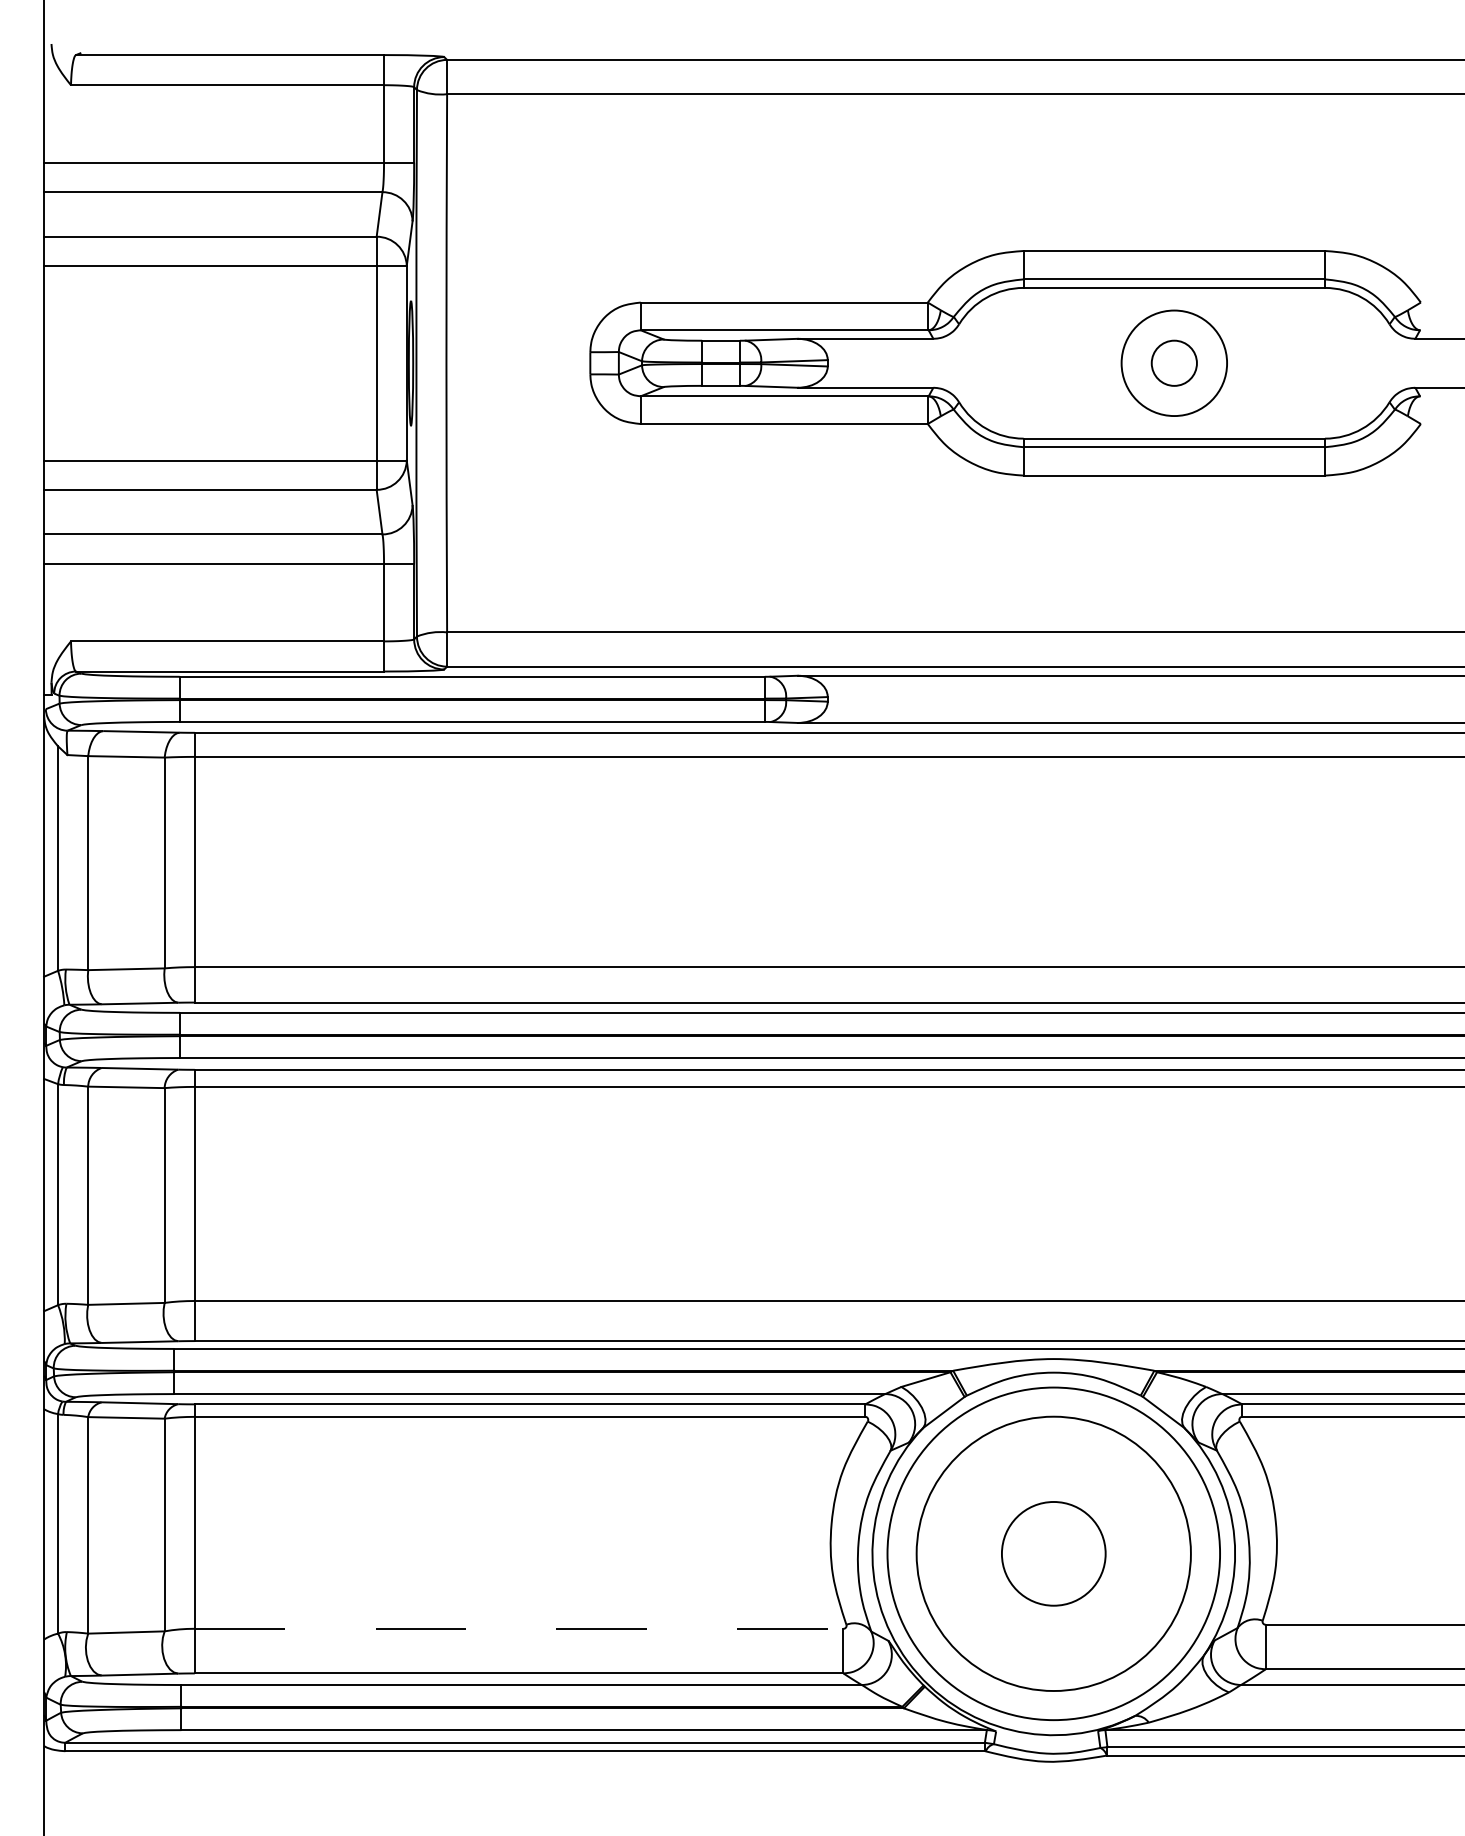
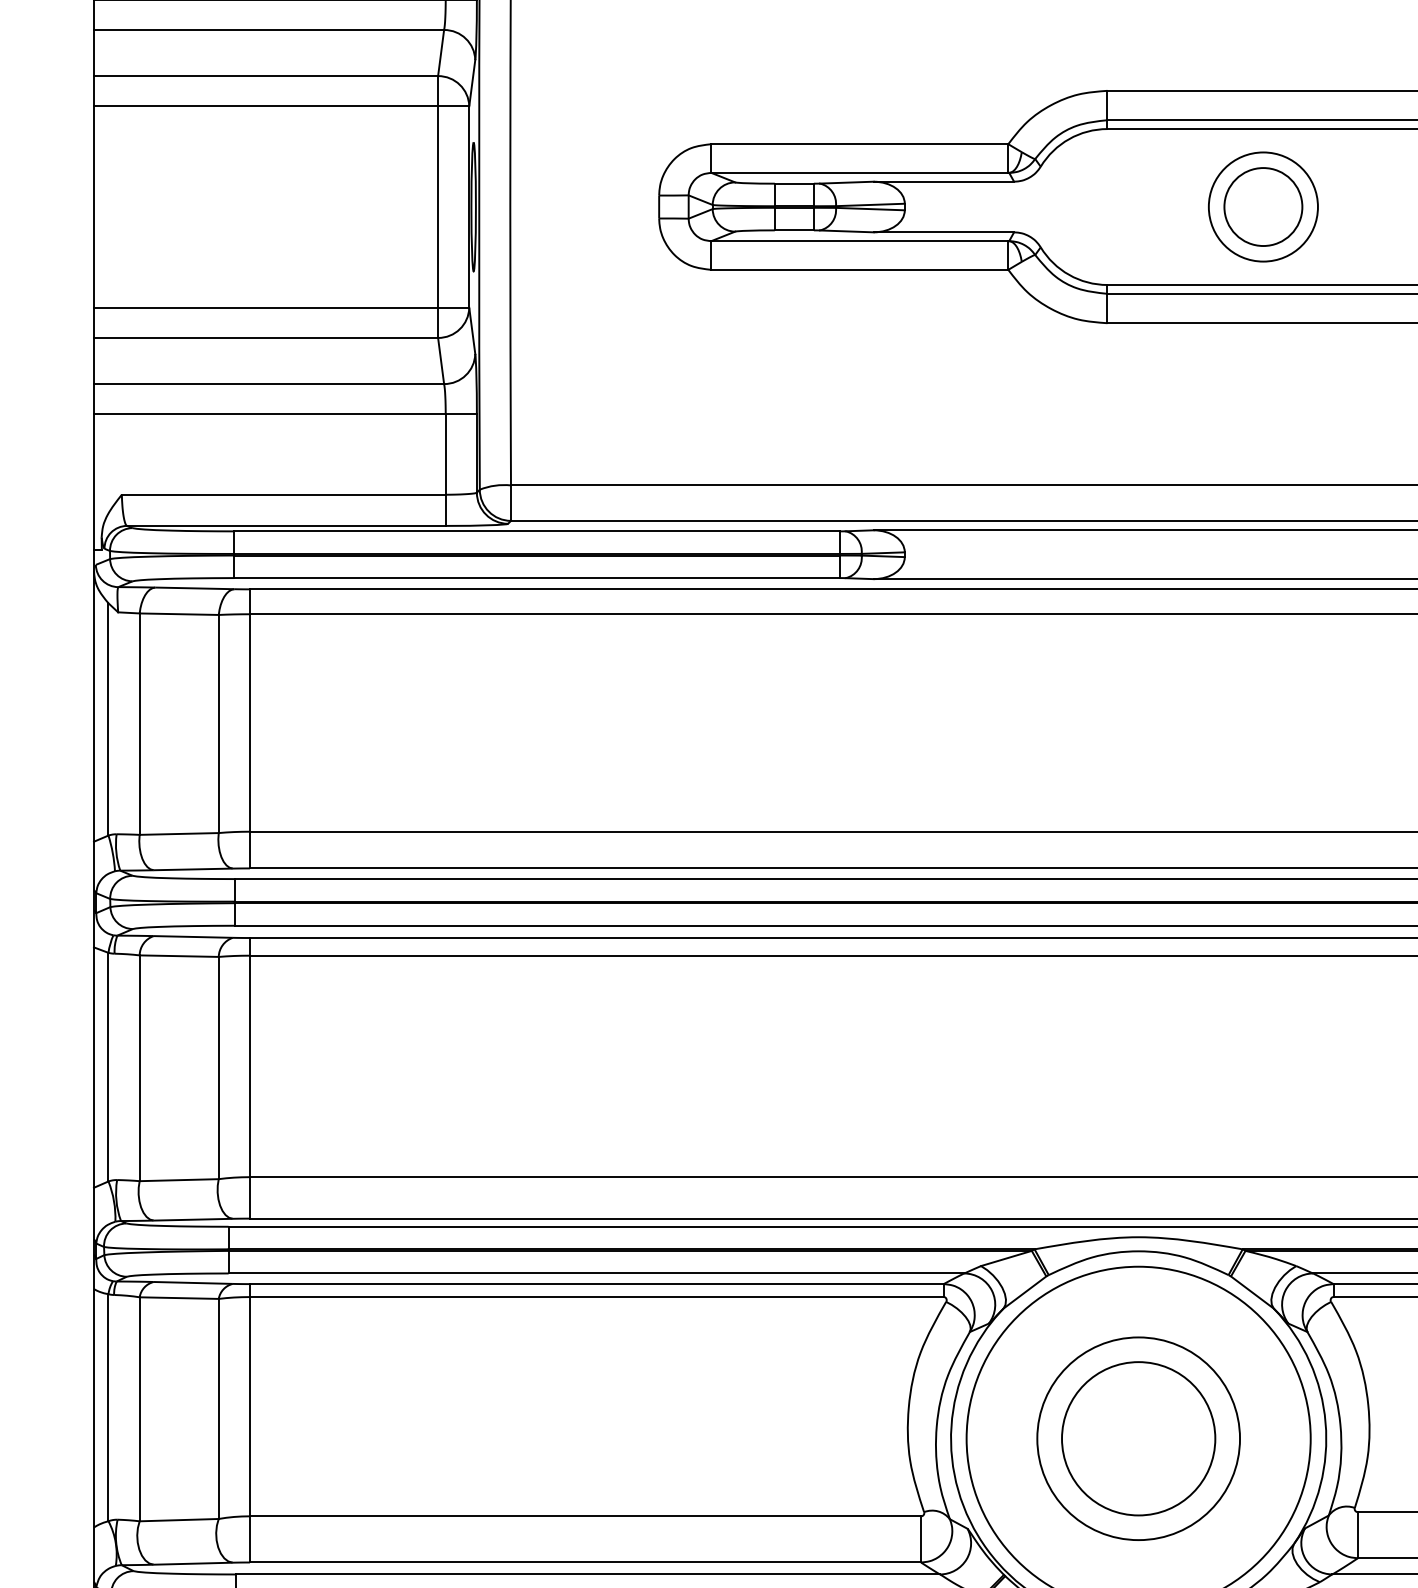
circle: (1174, 362) -> (1263, 206), size x1.67
circle: (1053, 1553) -> (1138, 1438), size x0.71
circle: (1053, 1553) -> (1138, 1438), size x1.43
line: (519, 1628) -> (585, 1516), dashed -> solid

